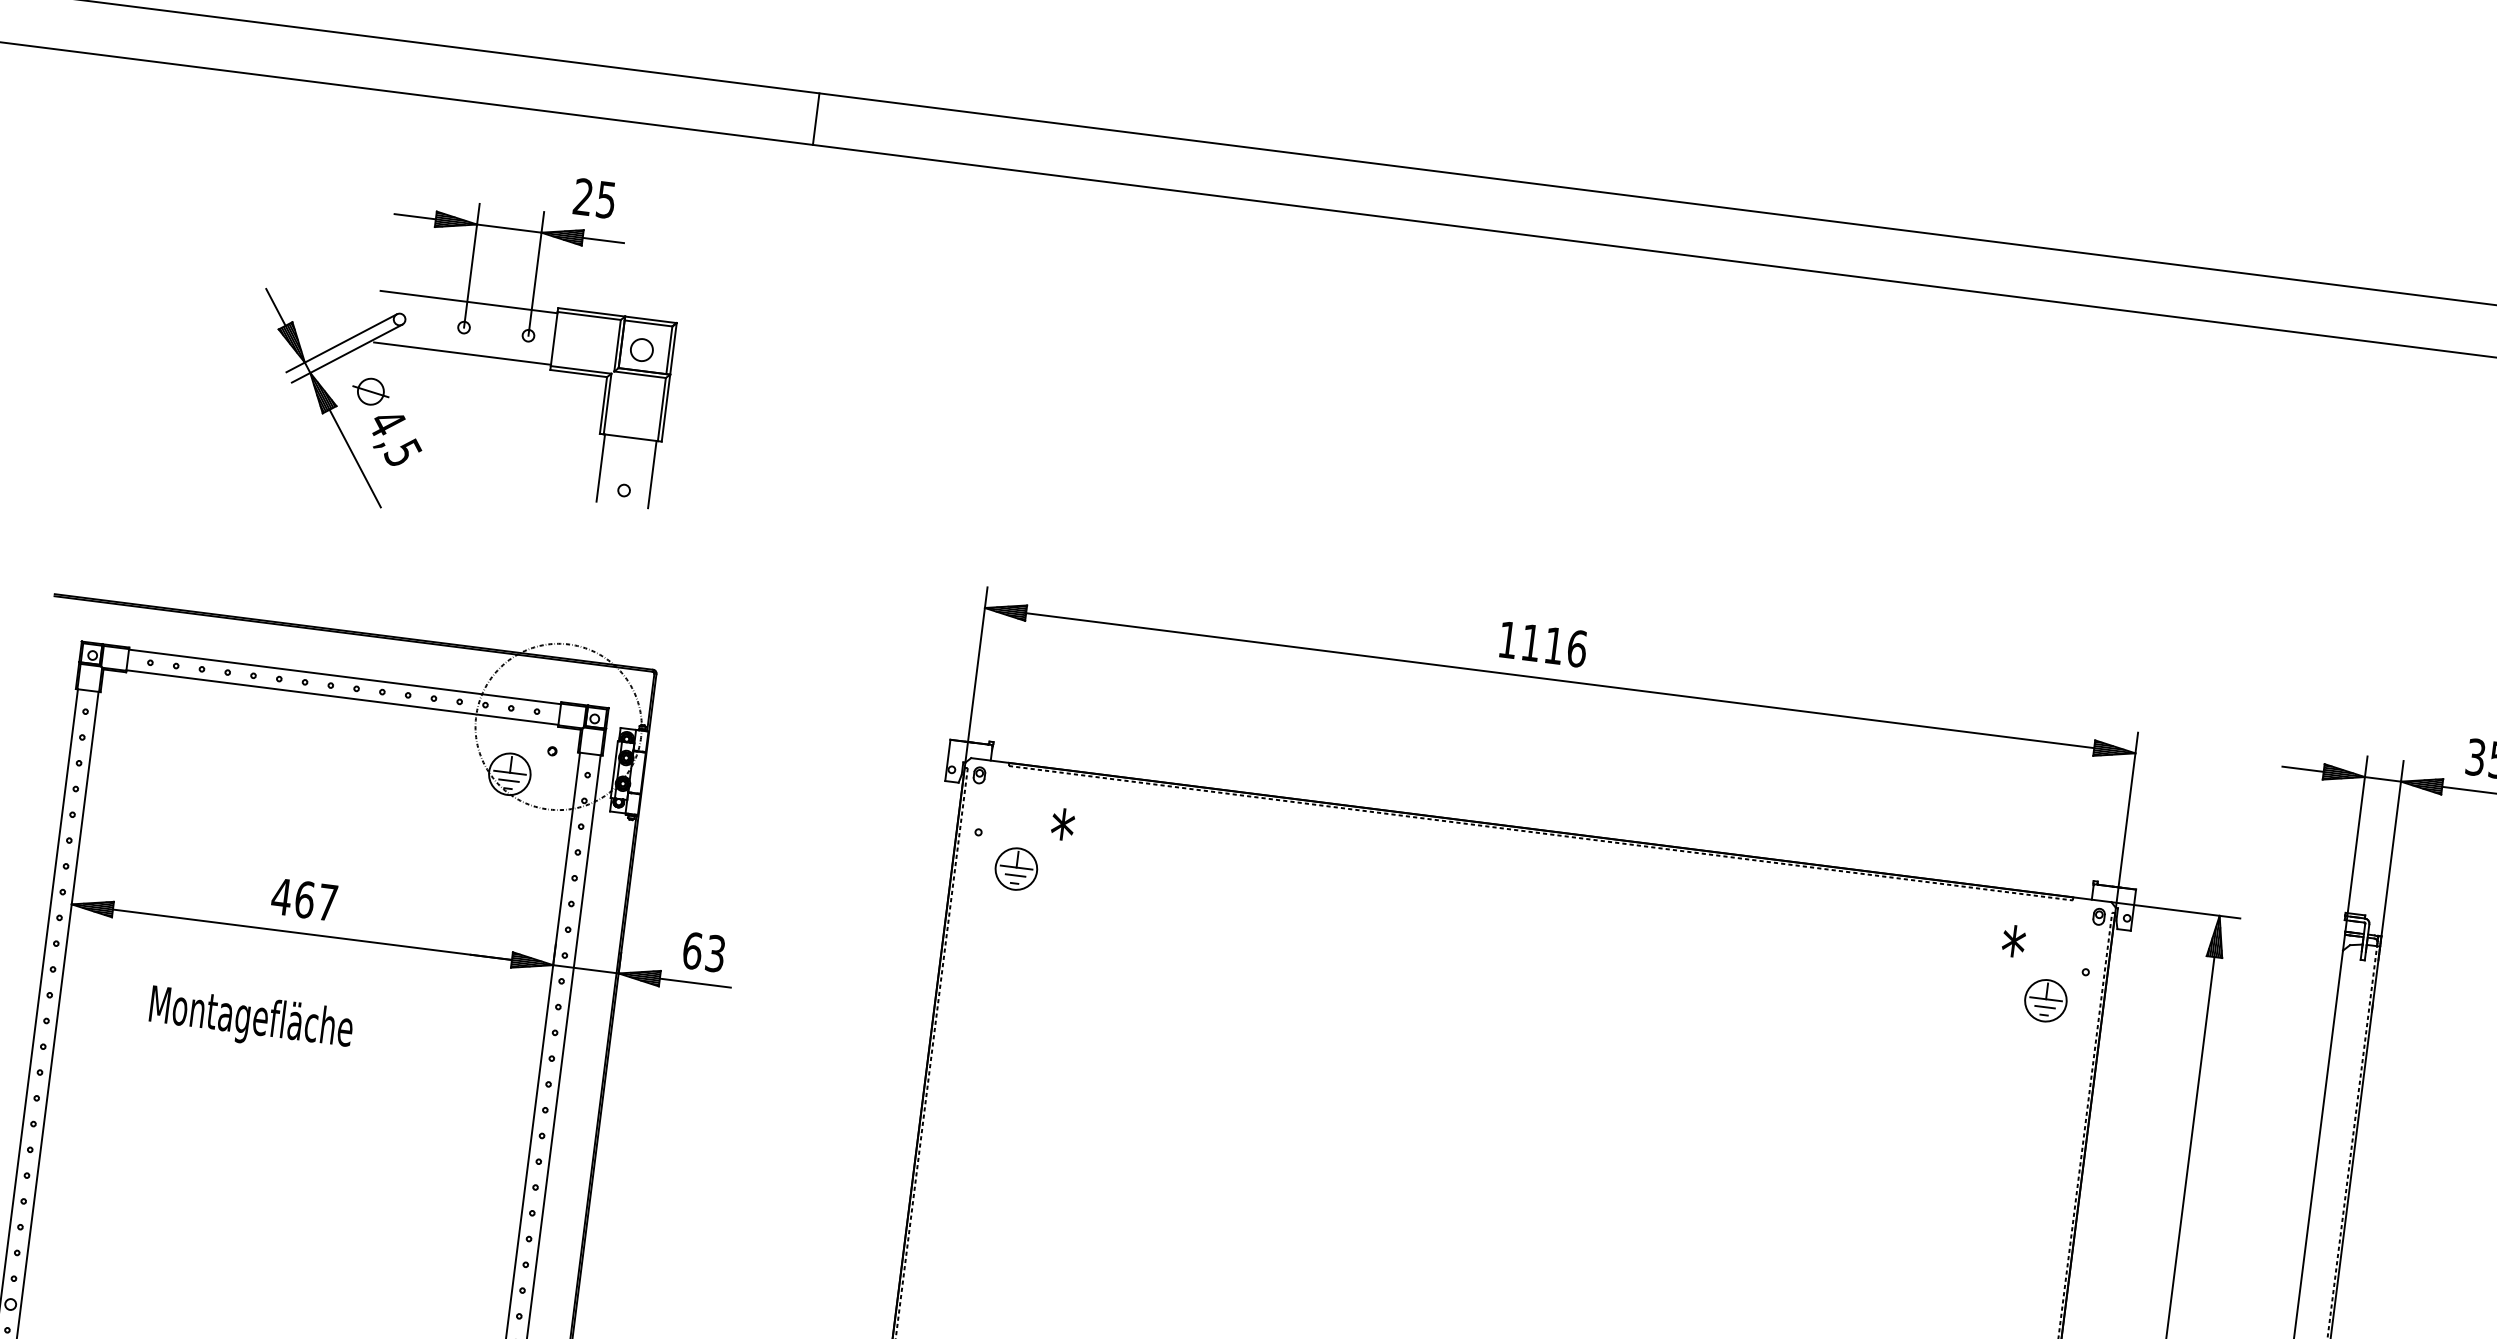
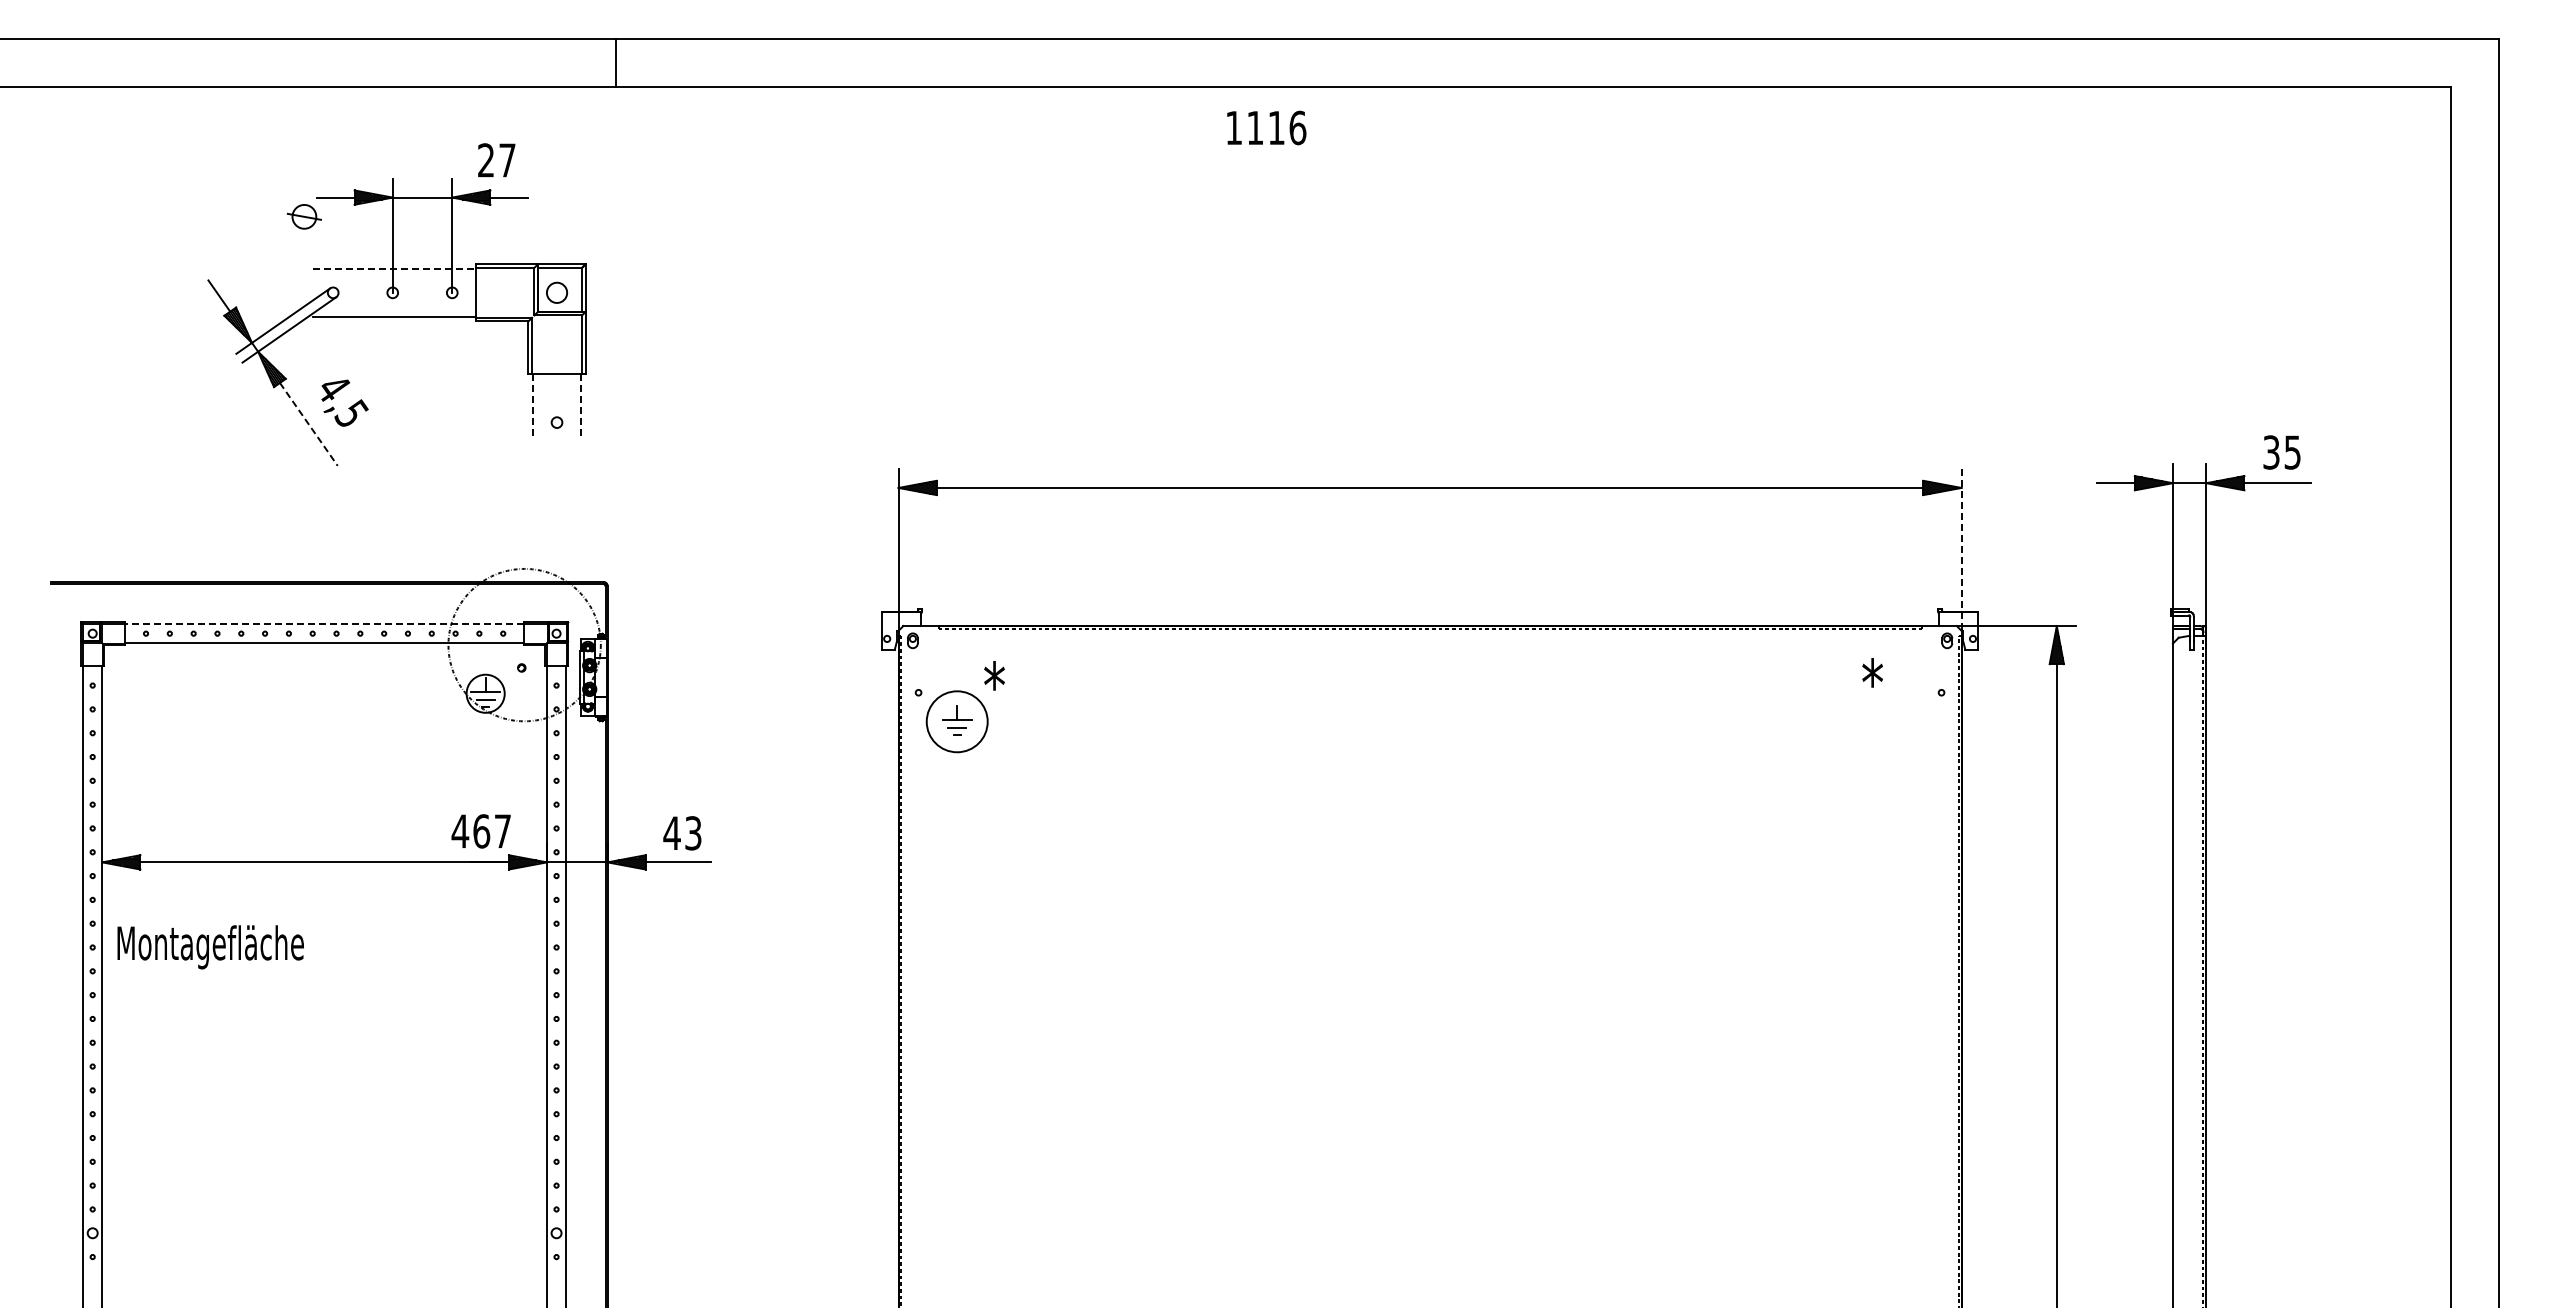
line: (816, 118) -> (616, 62), moved
text: (606, 200) -> (507, 160), 25 -> 27
line: (469, 302) -> (394, 269), solid -> dashed
part: (369, 391) -> (303, 216), moved
line: (354, 458) -> (308, 424), solid -> dashed
line: (601, 467) -> (533, 404), solid -> dashed
line: (652, 474) -> (580, 404), solid -> dashed
text: (1543, 643) -> (1266, 127), moved
line: (344, 677) -> (324, 624), solid -> dashed
line: (2126, 819) -> (1961, 549), solid -> dashed
circle: (1016, 868) -> (957, 721), size x1.6
text: (303, 899) -> (480, 831), moved
text: (691, 950) -> (671, 833), 63 -> 43
part: (2045, 1001) -> (1908, 723), removed
text: (250, 1020) -> (210, 947), moved

